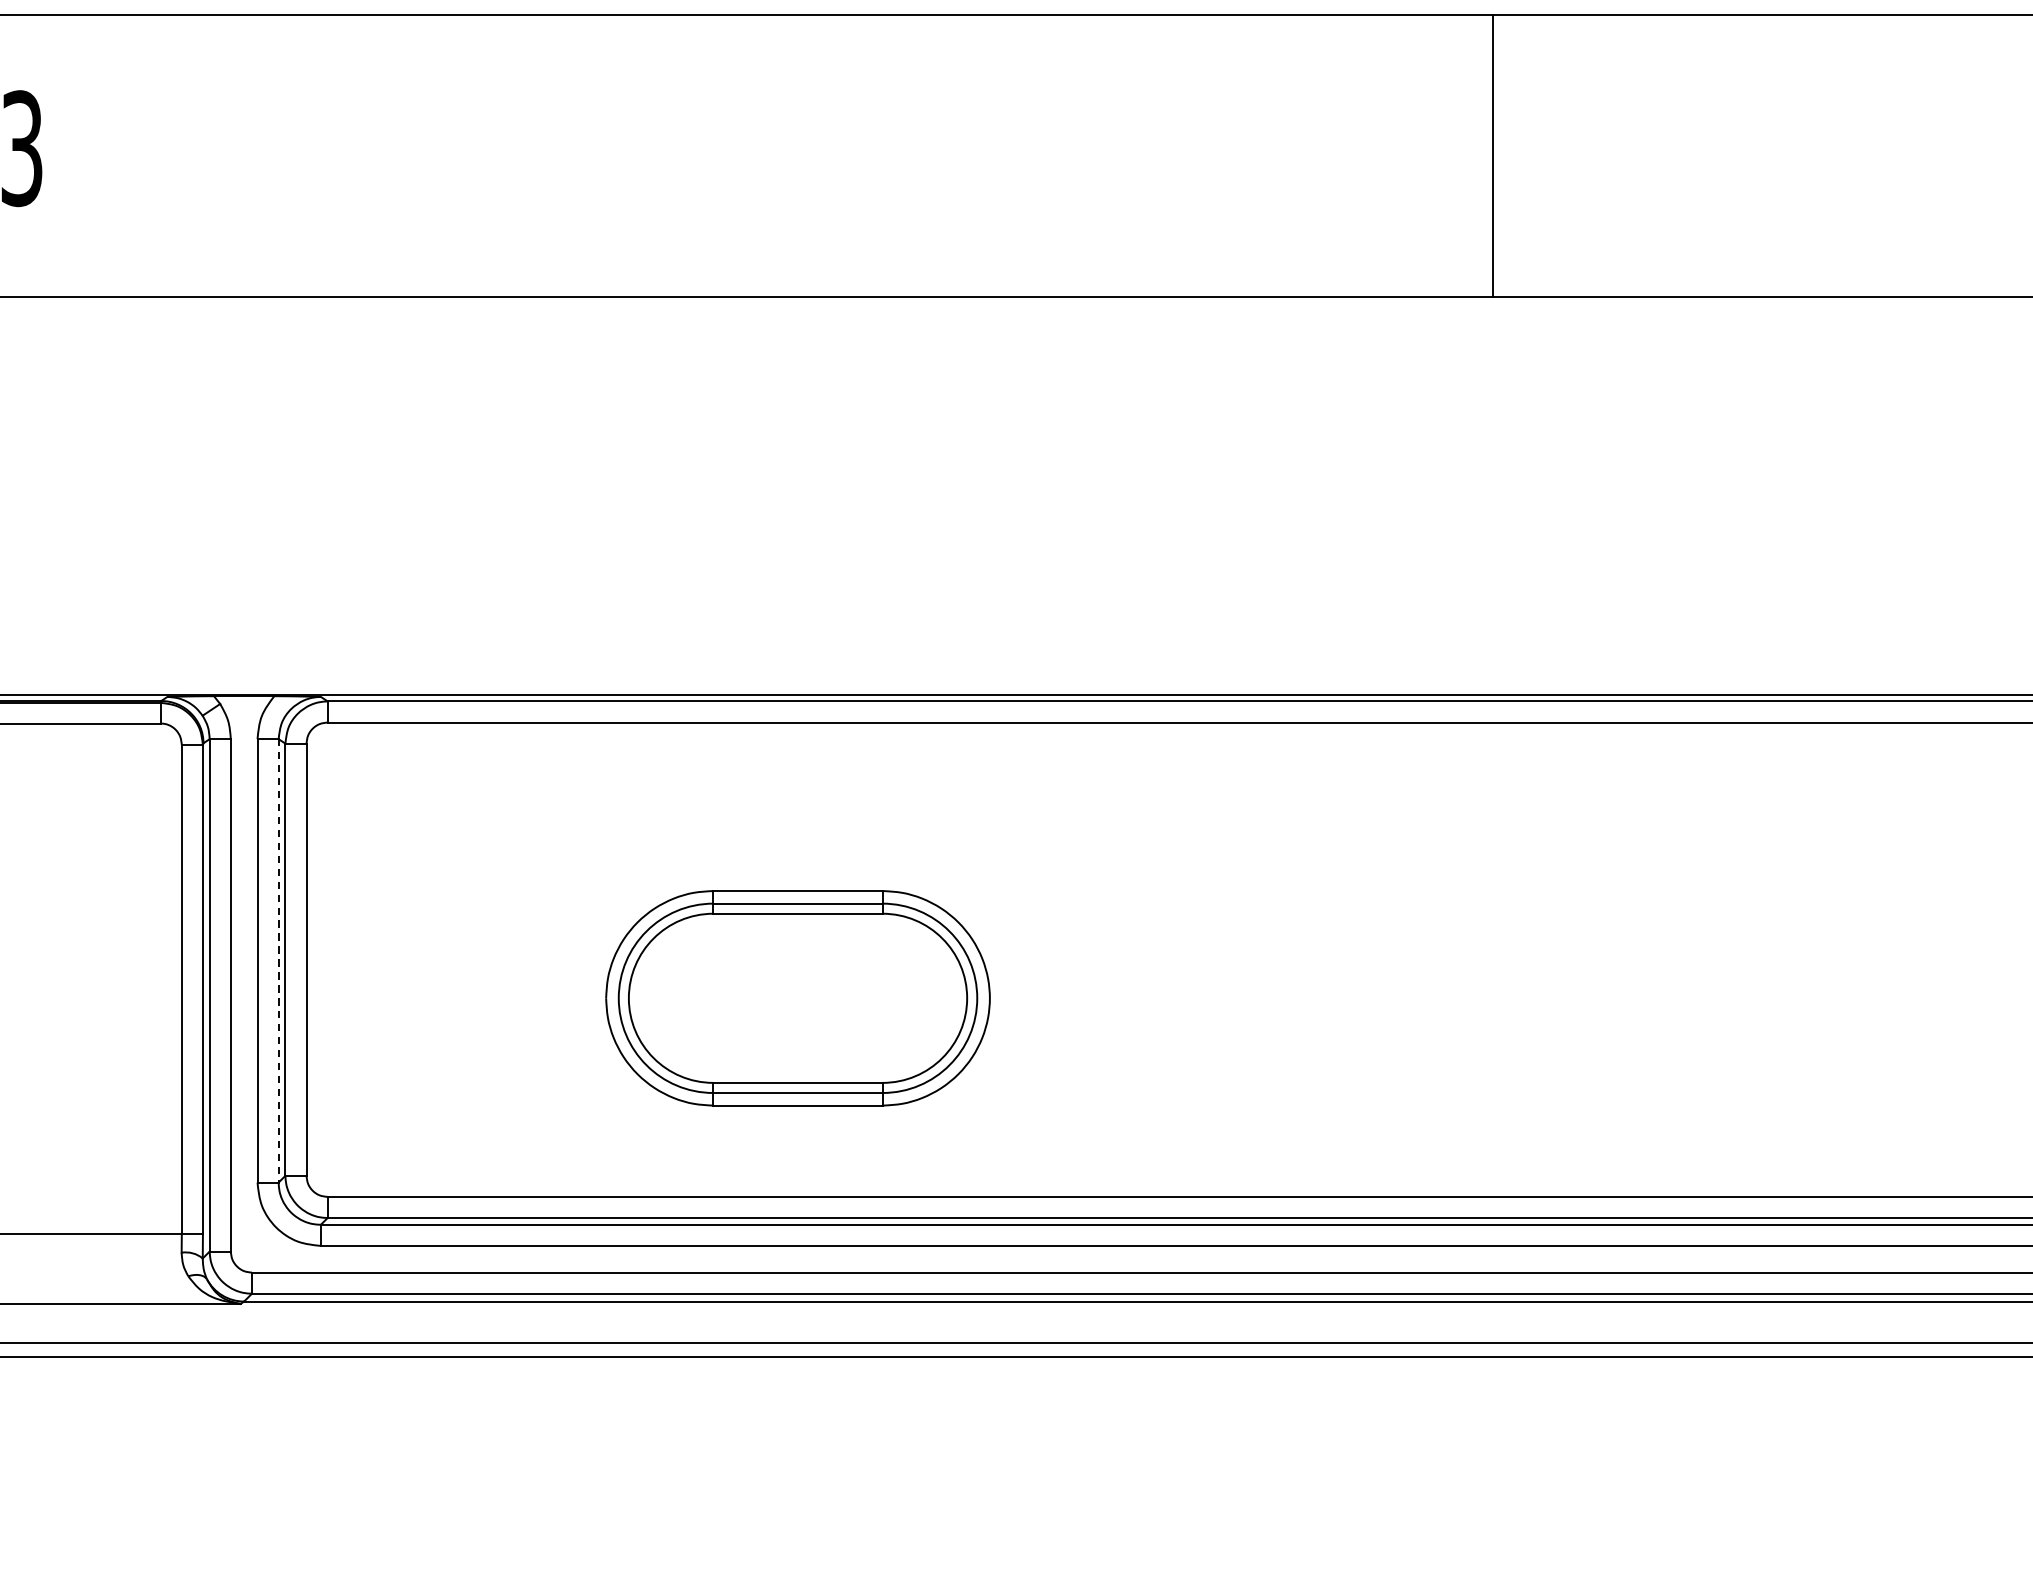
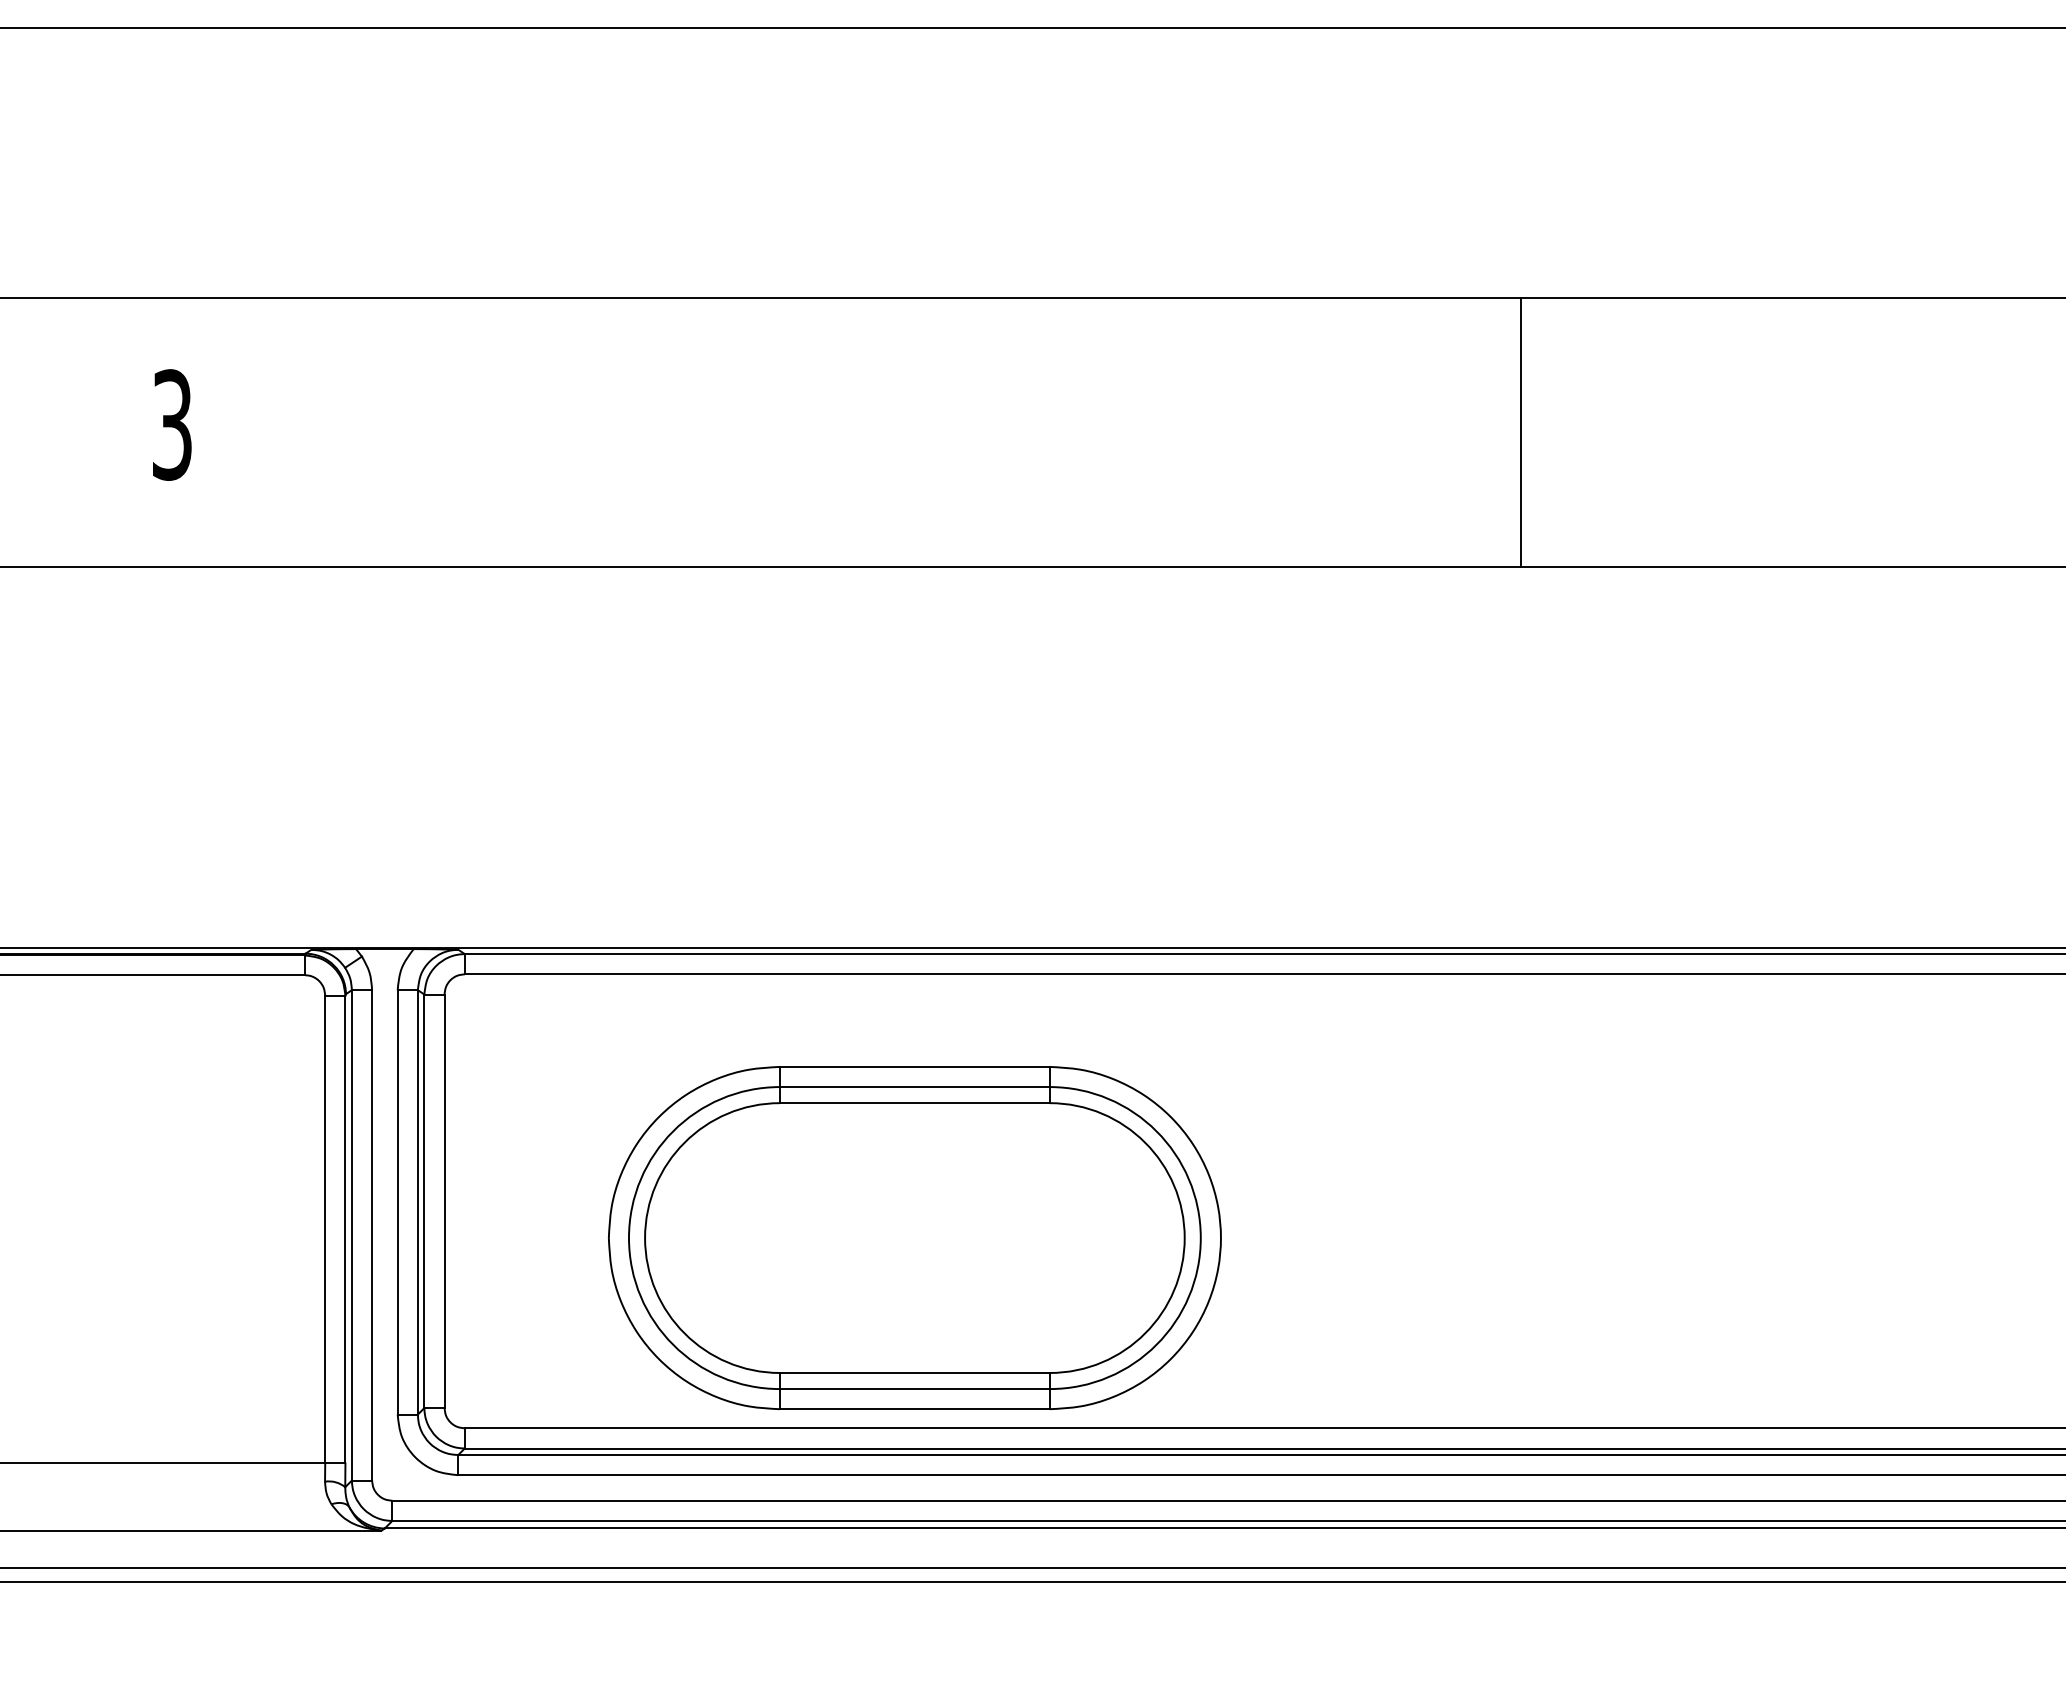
line: (1492, 156) -> (1520, 432), moved
line: (278, 960) -> (417, 1202), dashed -> solid
part: (797, 998) -> (914, 1238), size x1.67

